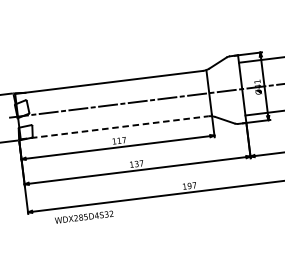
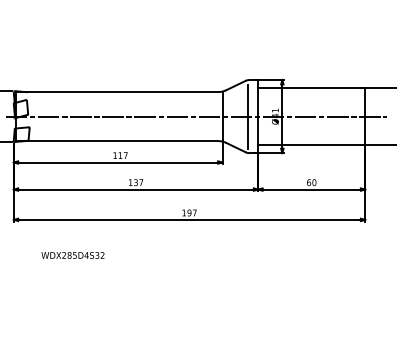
line: (232, 90) -> (247, 116), added
line: (115, 128) -> (117, 141), dashed -> solid
text: (83, 217) -> (72, 255), moved

